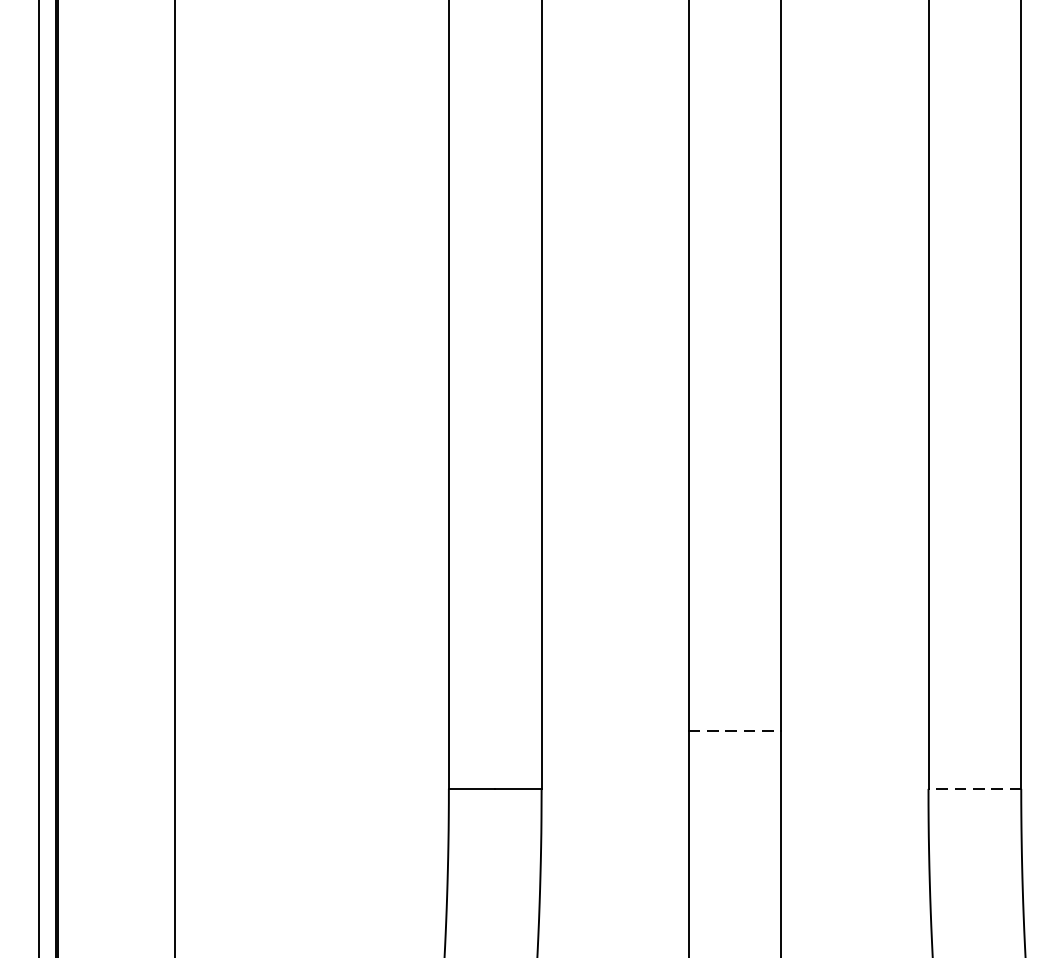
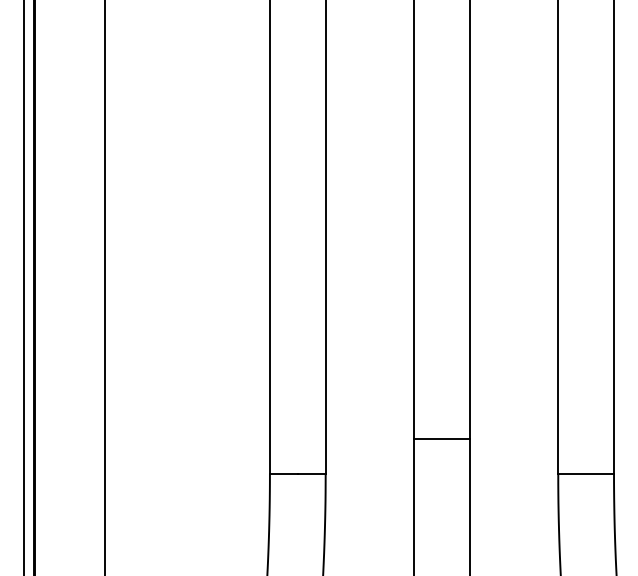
line: (734, 731) -> (441, 439), dashed -> solid
line: (975, 789) -> (586, 474), dashed -> solid

